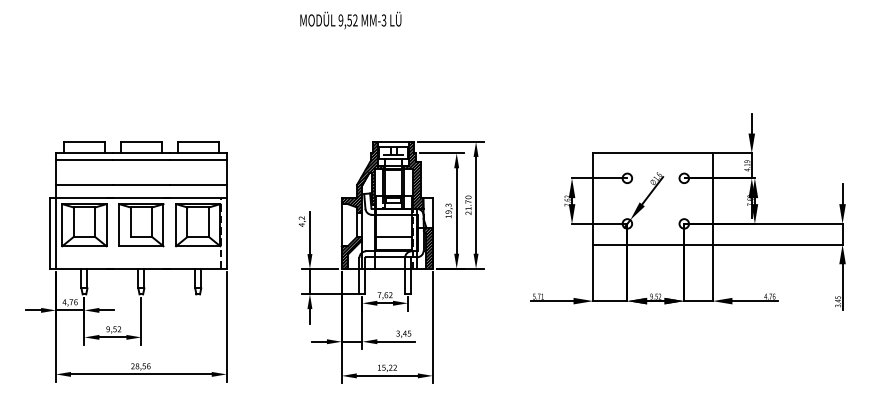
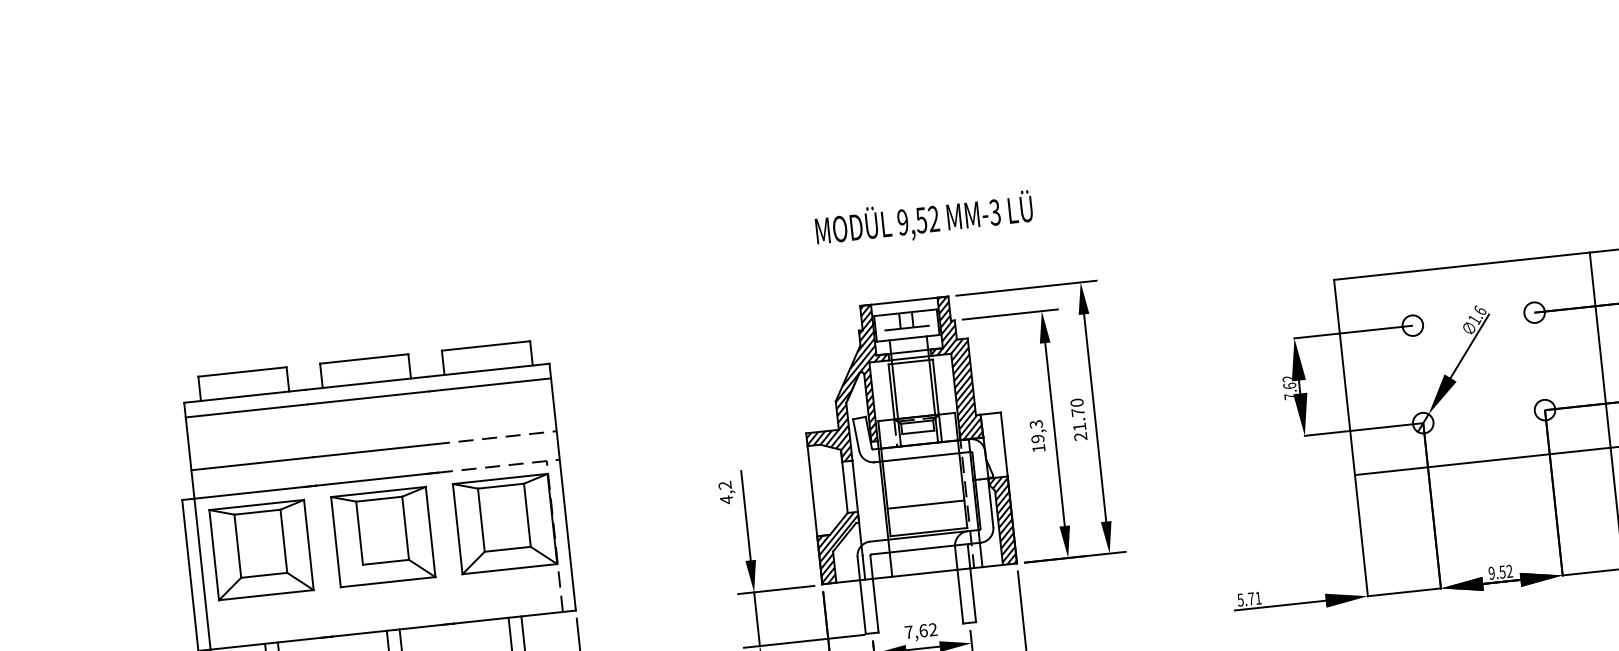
text: (350, 20) -> (923, 220), moved
line: (198, 184) -> (496, 436), solid -> dashed
line: (198, 198) -> (499, 466), solid -> dashed

